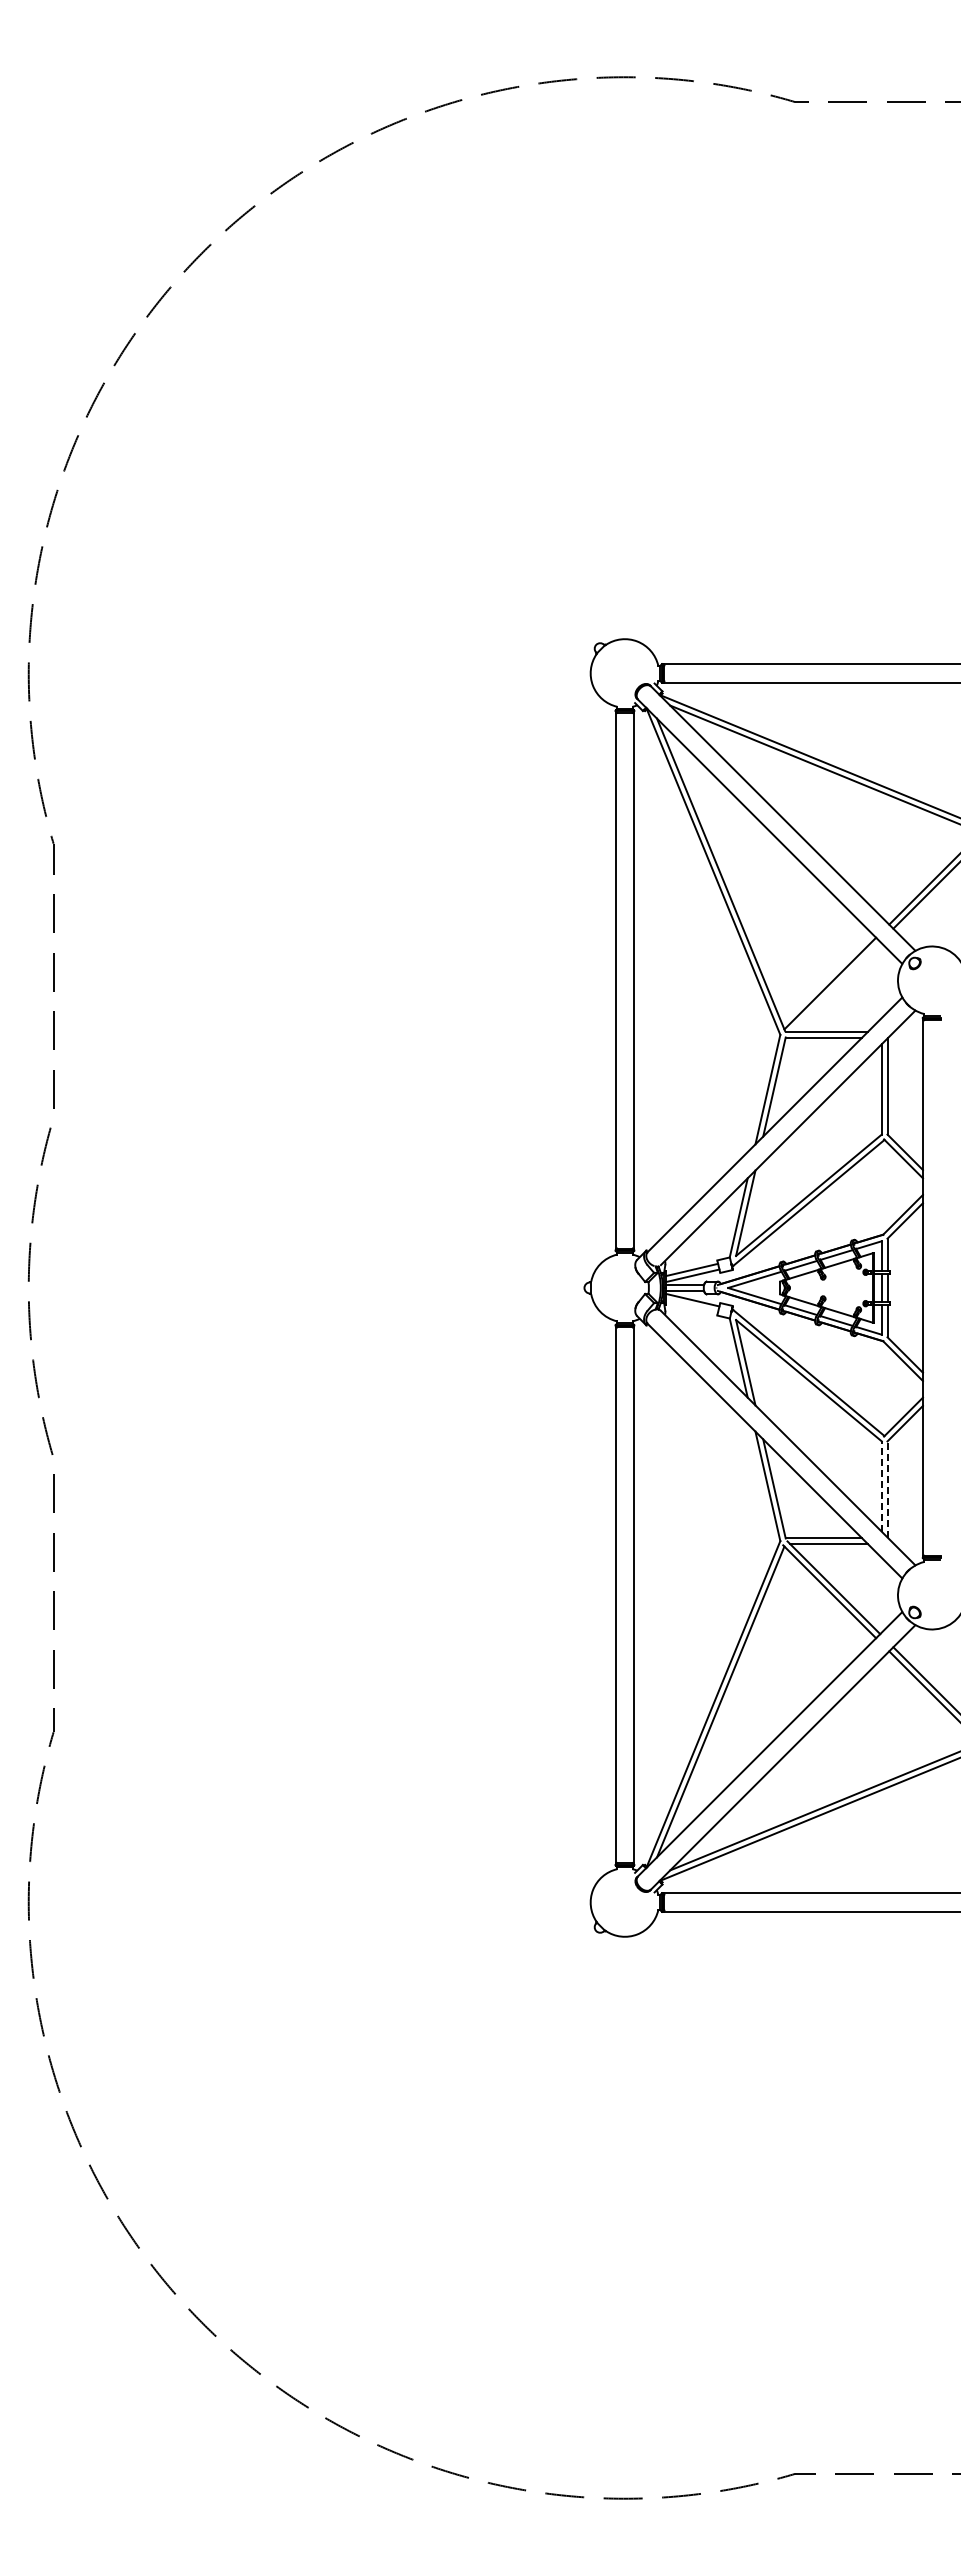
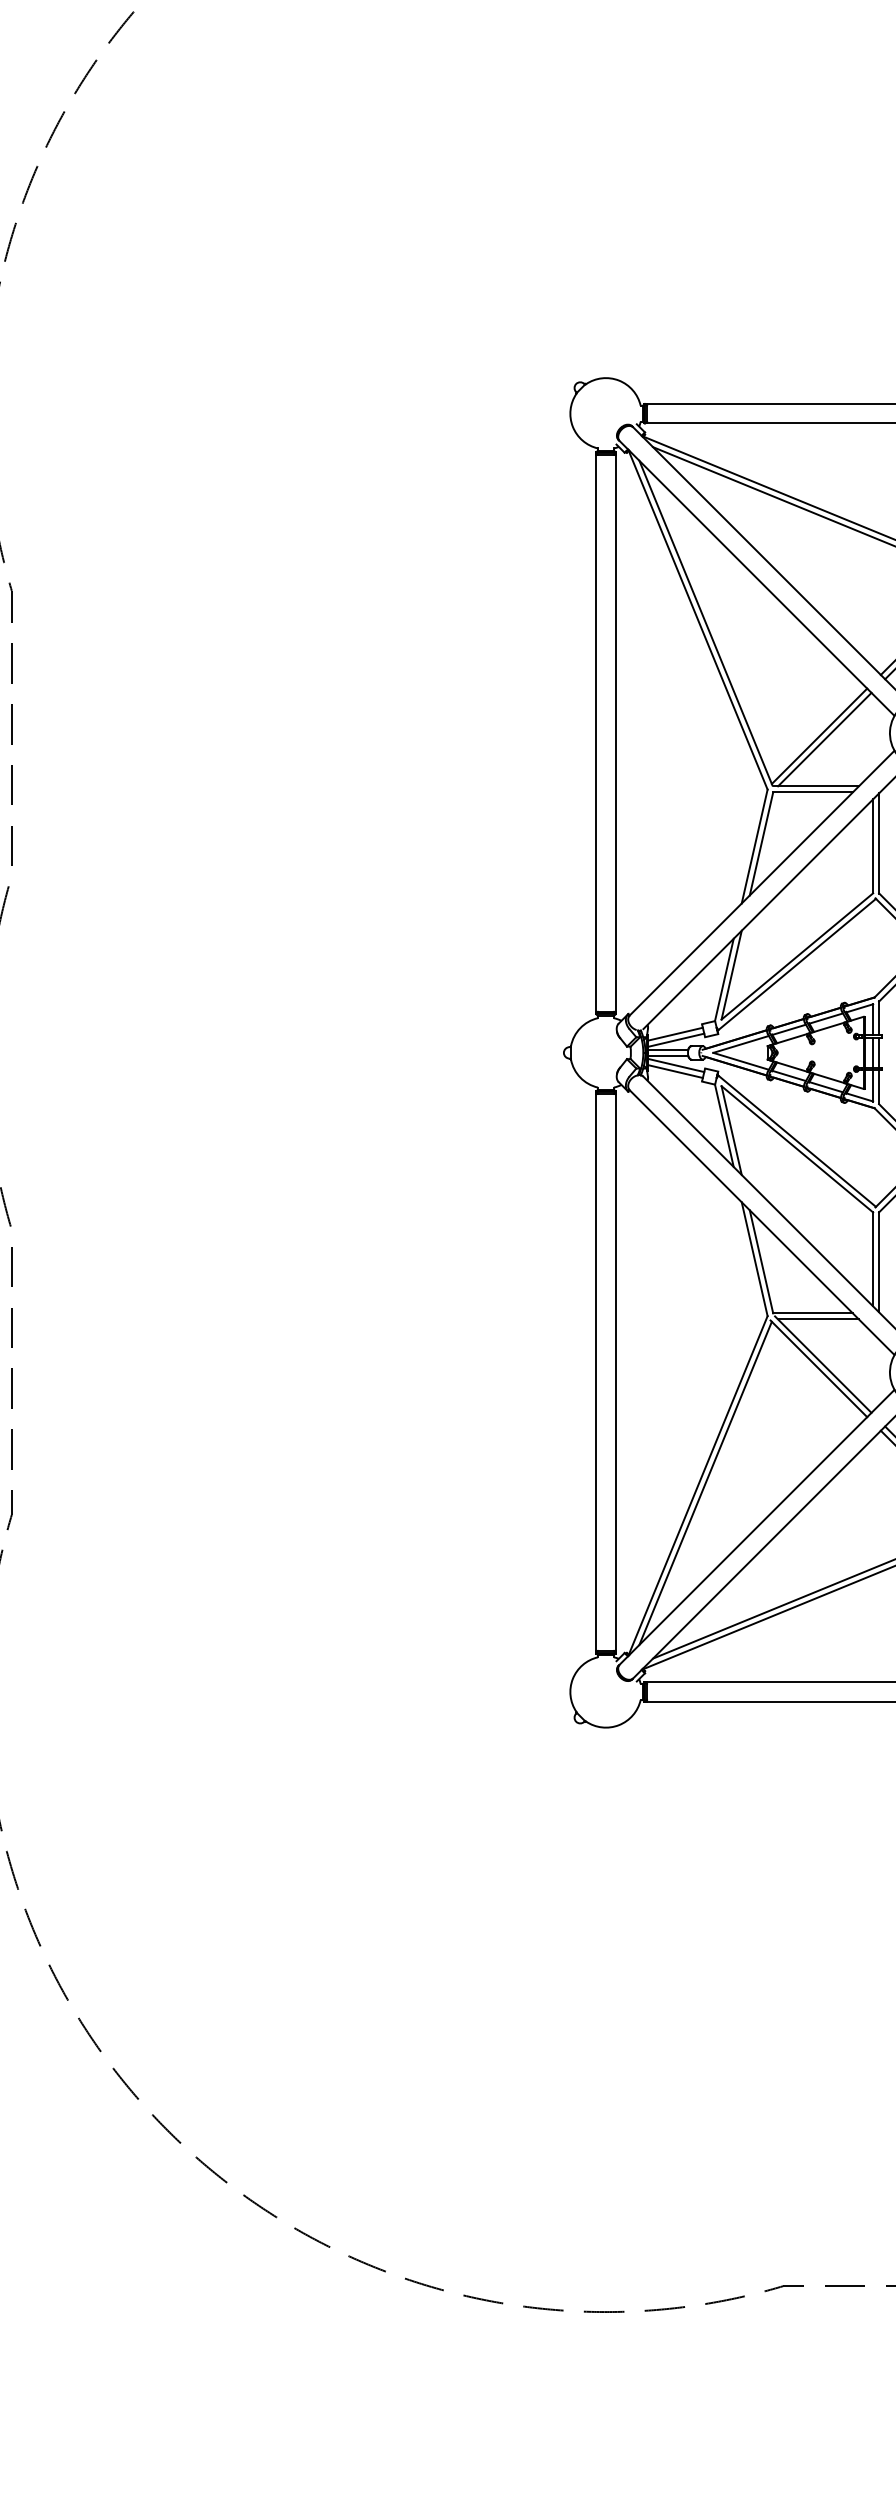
line: (835, 986) -> (824, 739), added
line: (691, 1305) -> (675, 1071), added
line: (881, 1486) -> (872, 1259), dashed -> solid
line: (887, 1488) -> (879, 1261), dashed -> solid

